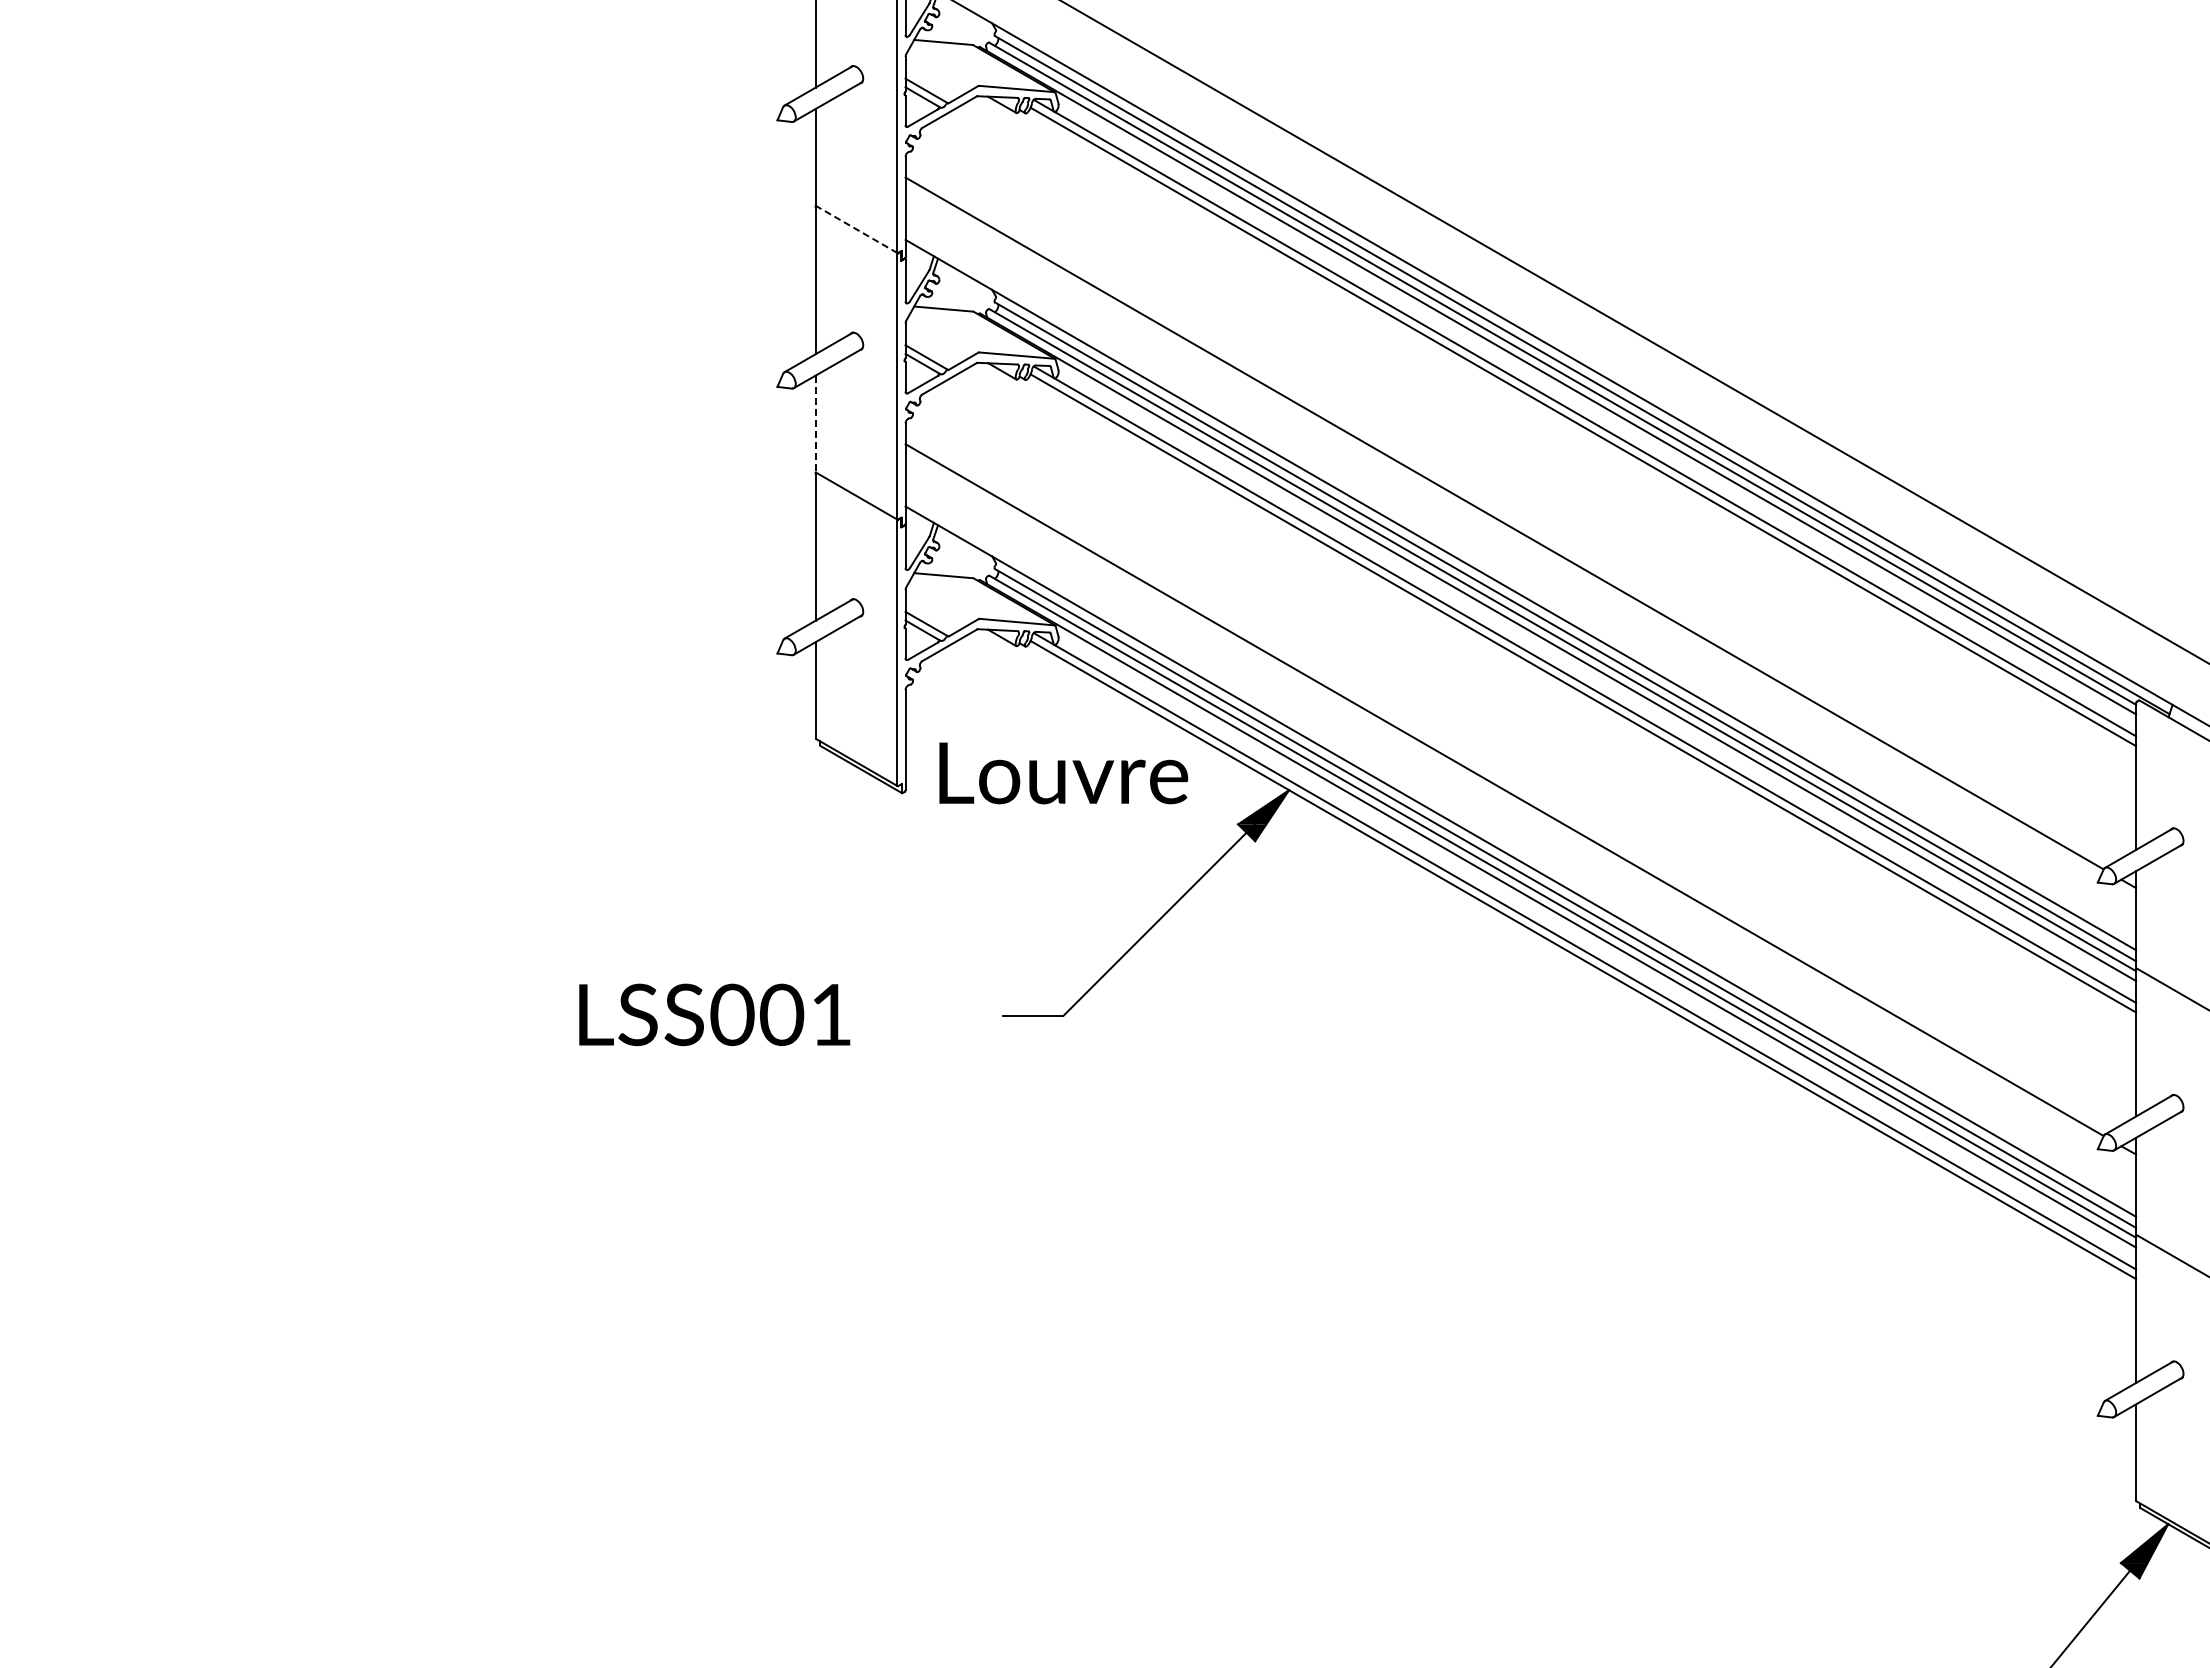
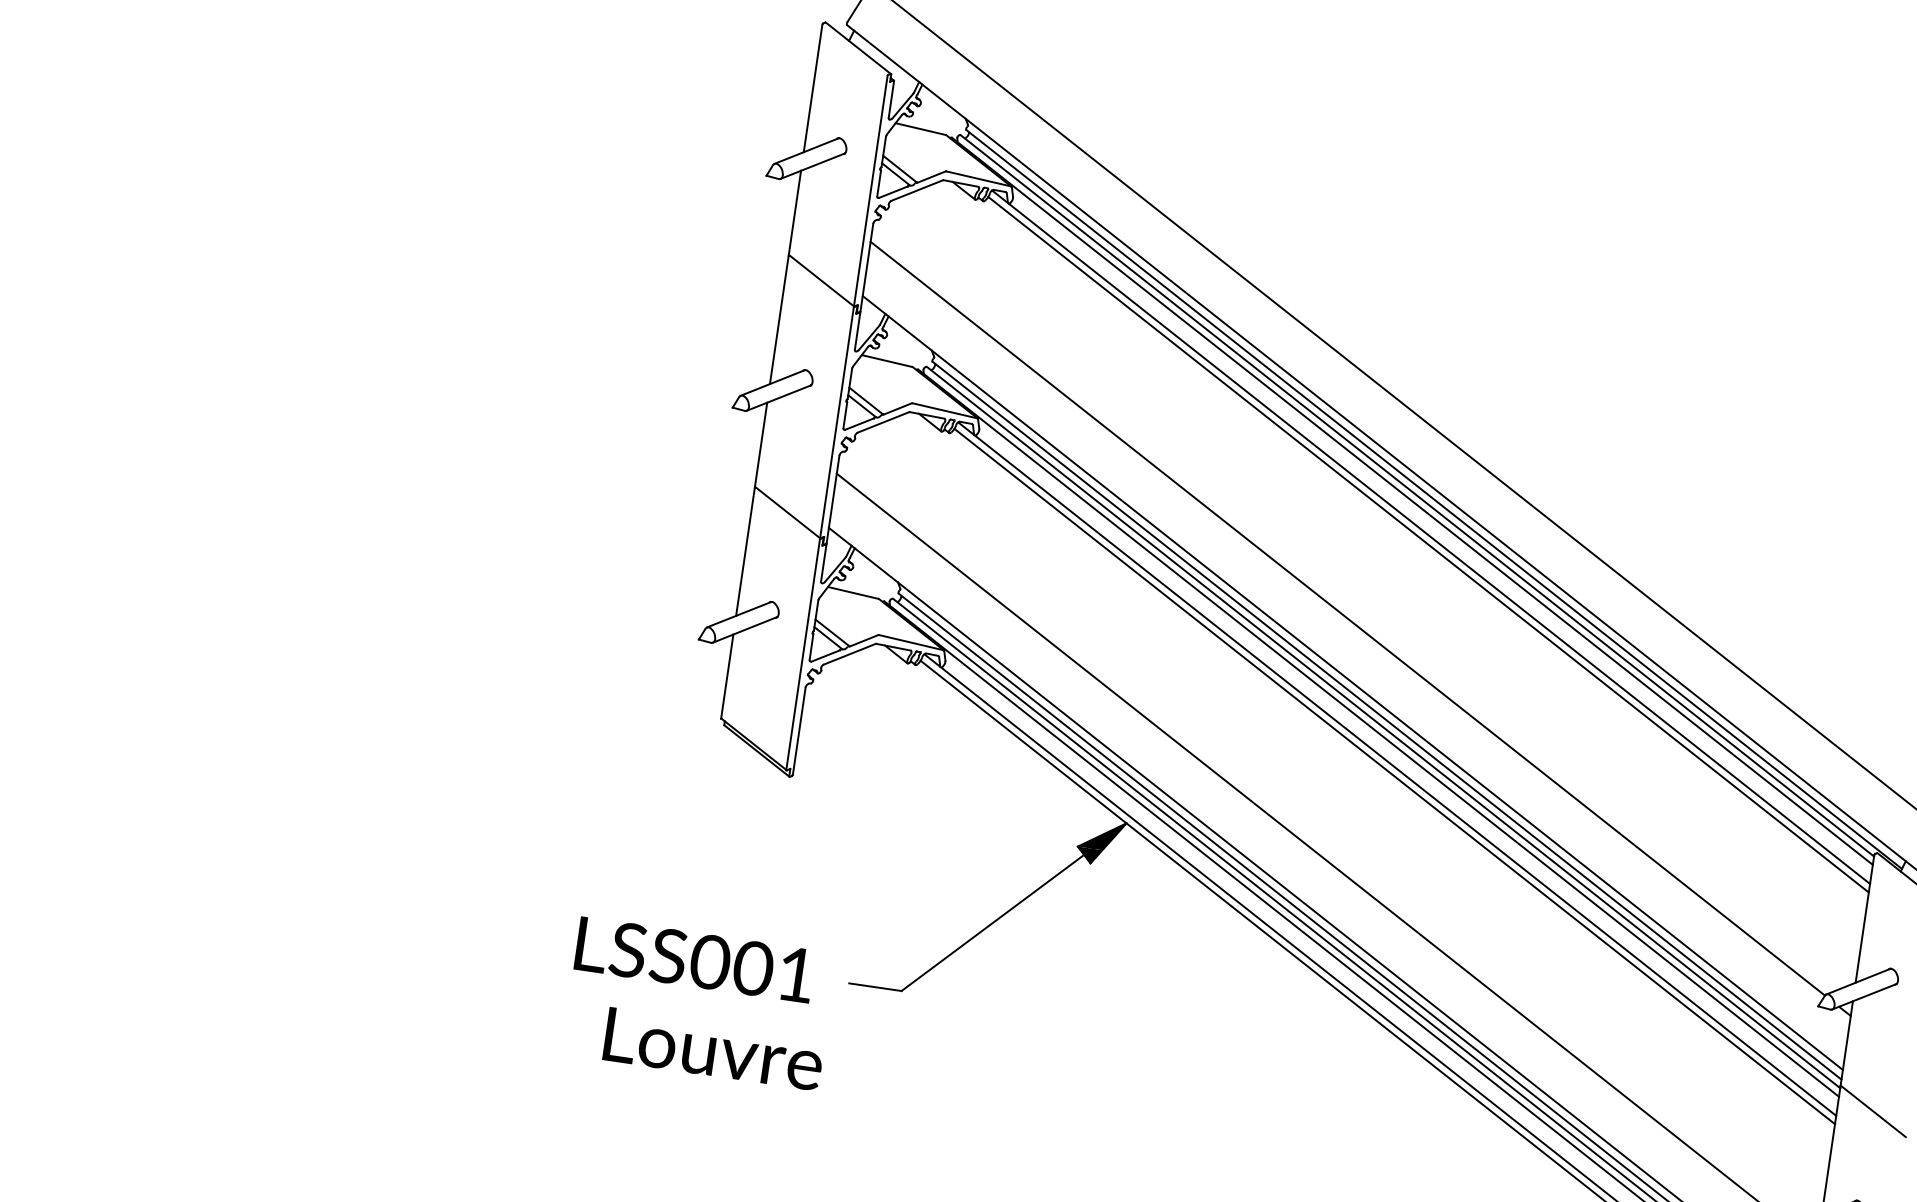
line: (856, 229) -> (821, 280), dashed -> solid
line: (815, 424) -> (760, 445), dashed -> solid
text: (1063, 773) -> (713, 1049), moved
text: (714, 1014) -> (694, 959), moved

